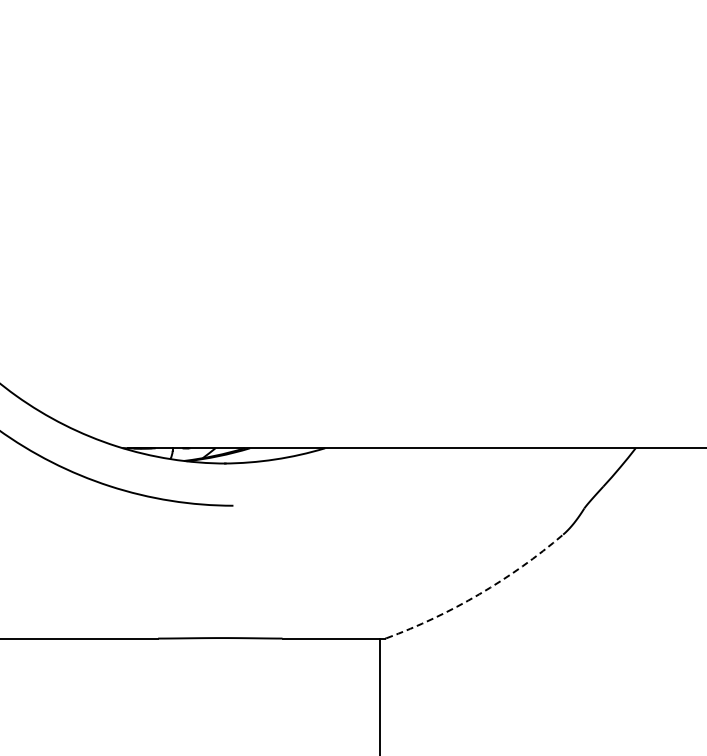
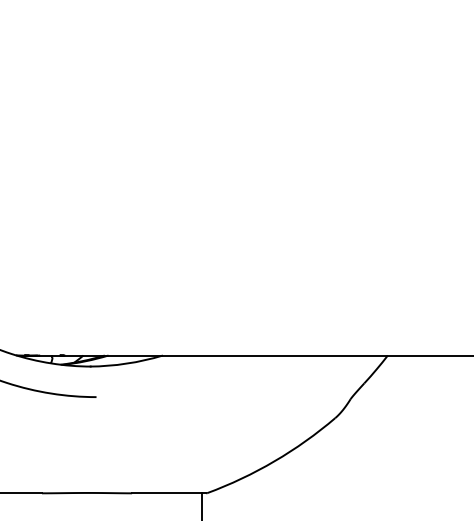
arc: (479, 594) -> (274, 461), dashed -> solid

